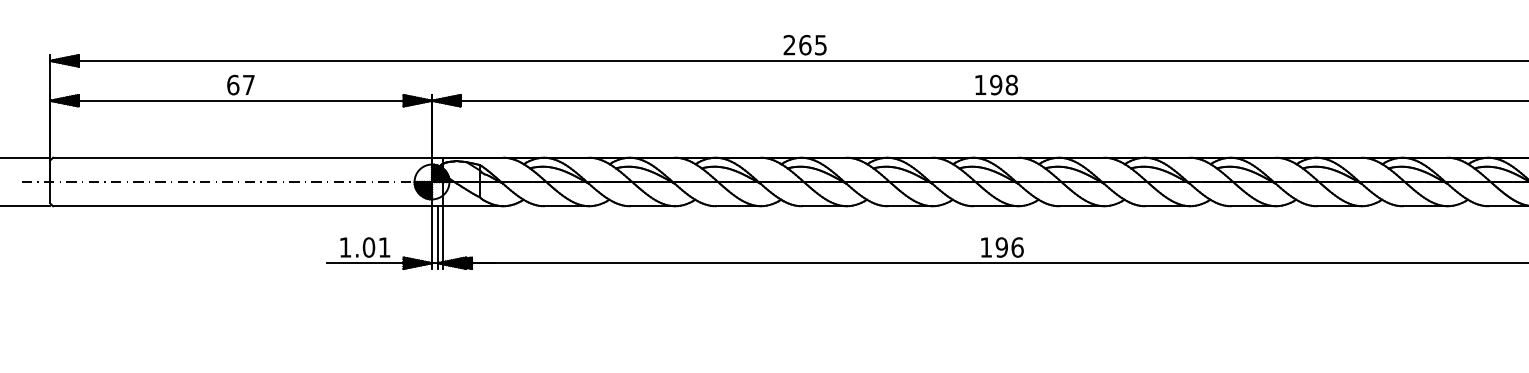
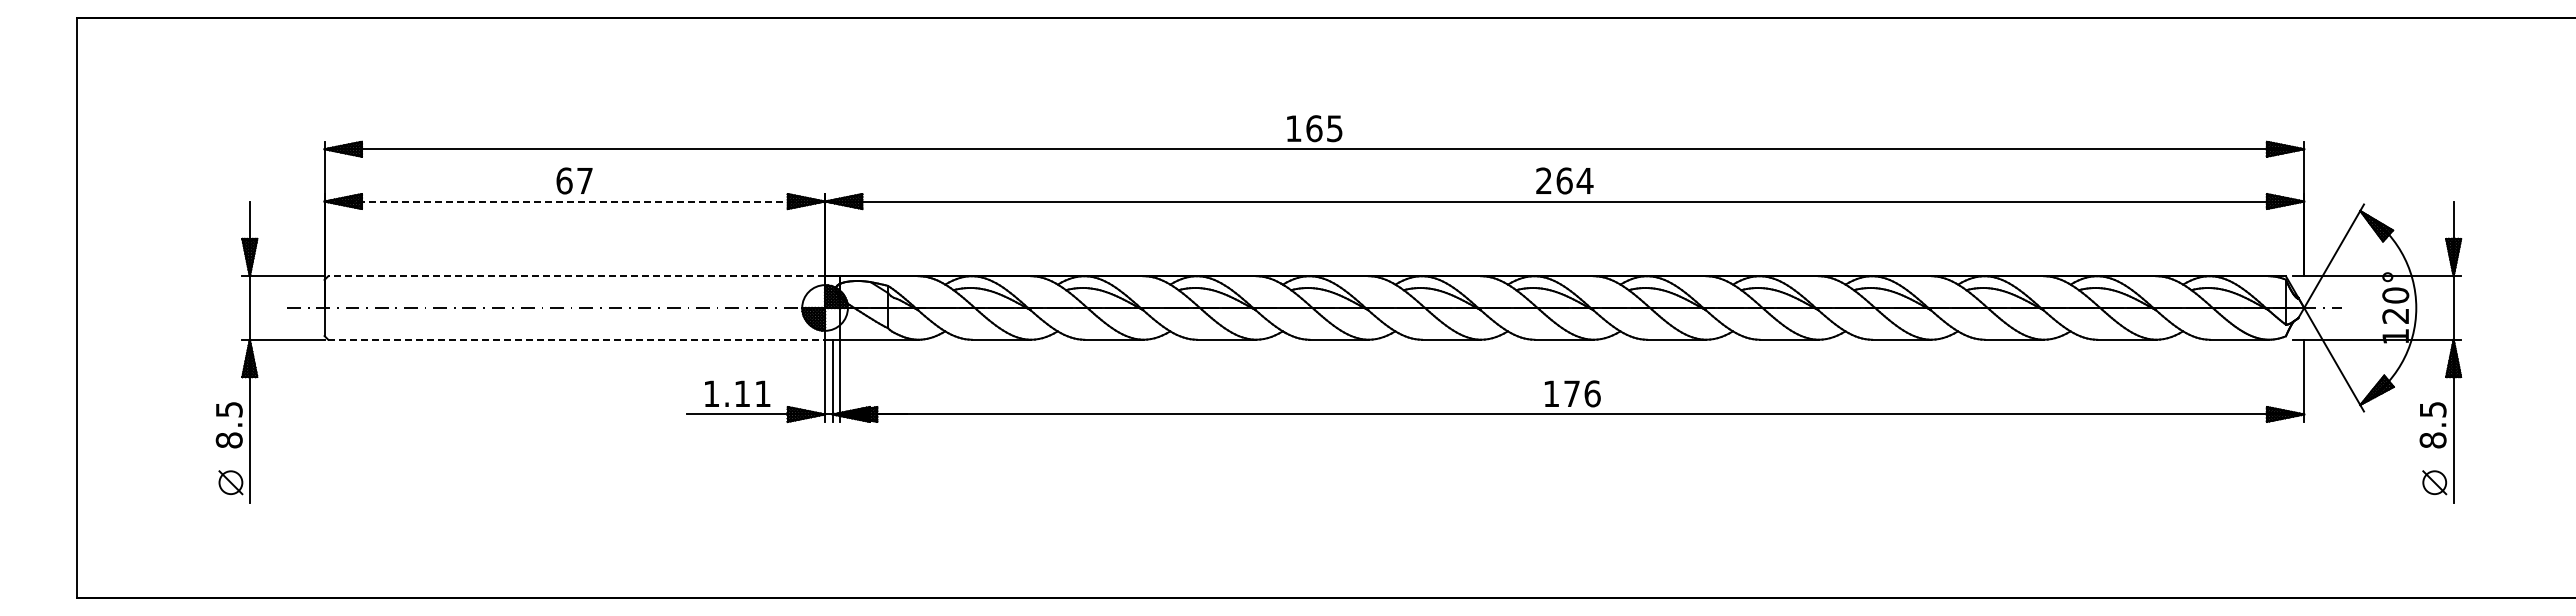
text: (789, 45) -> (1293, 128), 265 -> 165
text: (996, 84) -> (1564, 180), 198 -> 264
line: (241, 100) -> (575, 201), solid -> dashed
line: (242, 157) -> (576, 276), solid -> dashed
line: (243, 206) -> (577, 339), solid -> dashed
text: (369, 247) -> (742, 393), 1.01 -> 1.11
text: (1002, 247) -> (1572, 393), 196 -> 176

